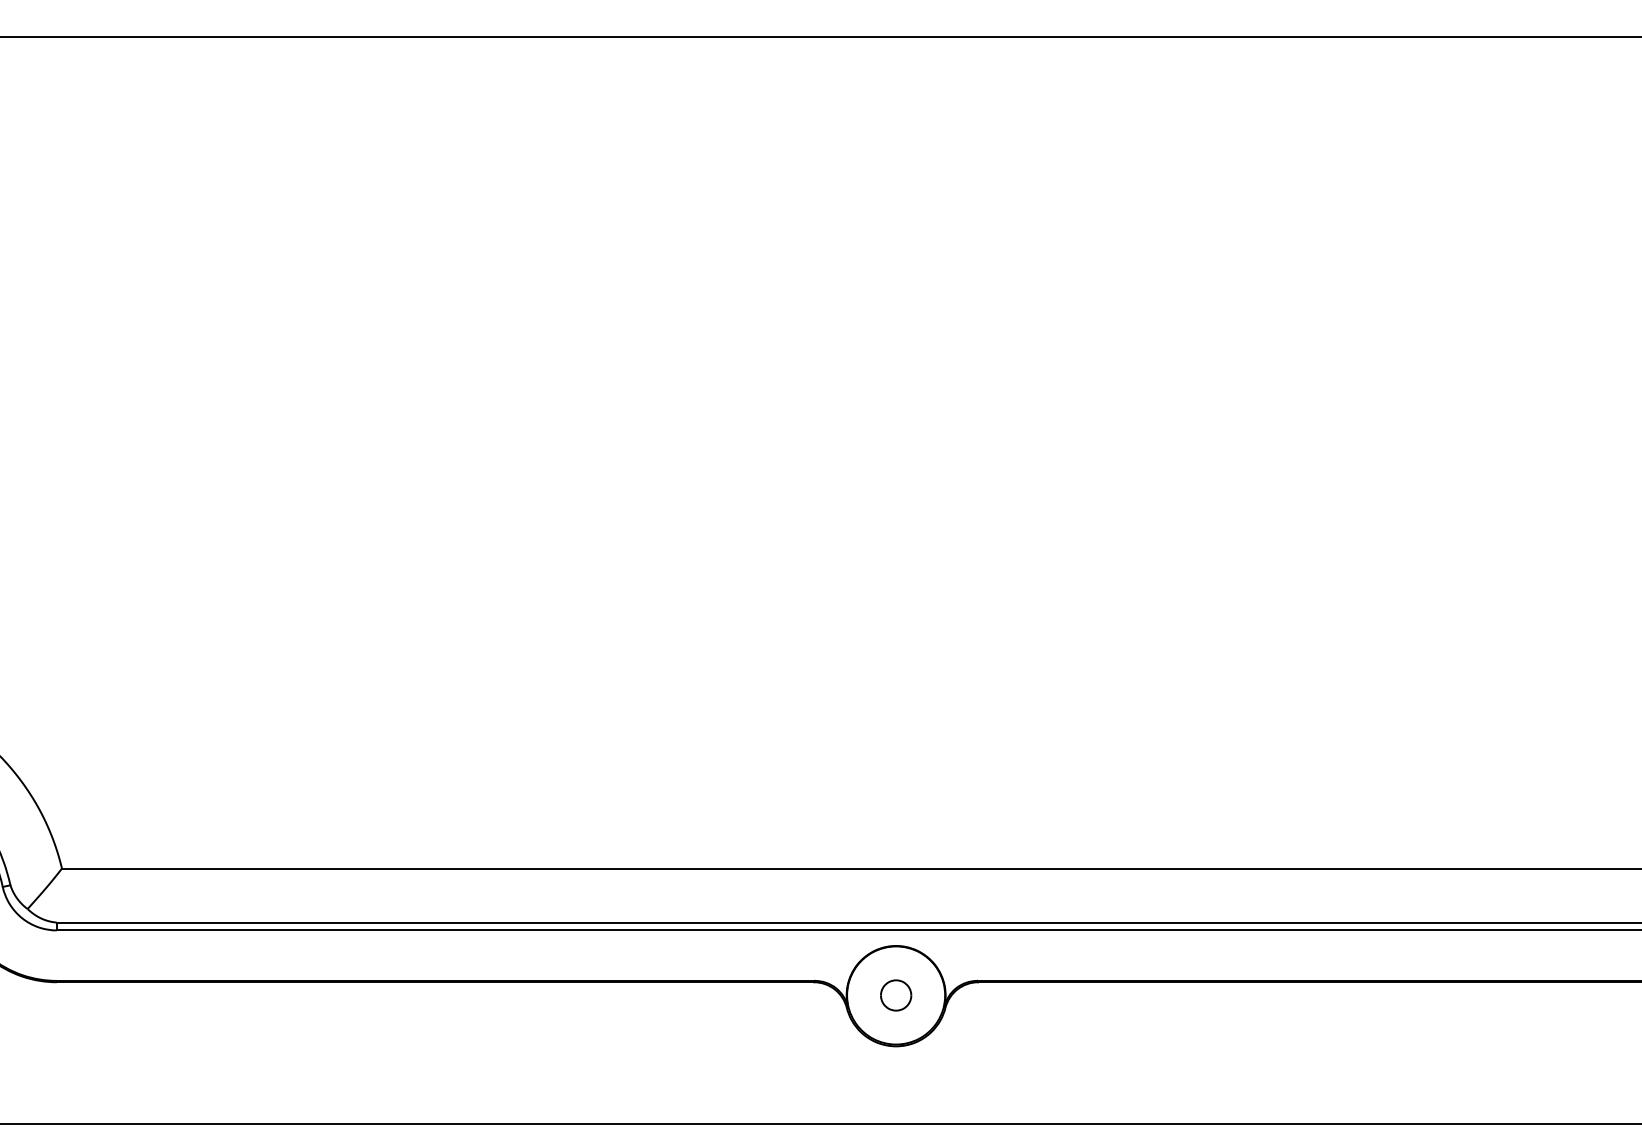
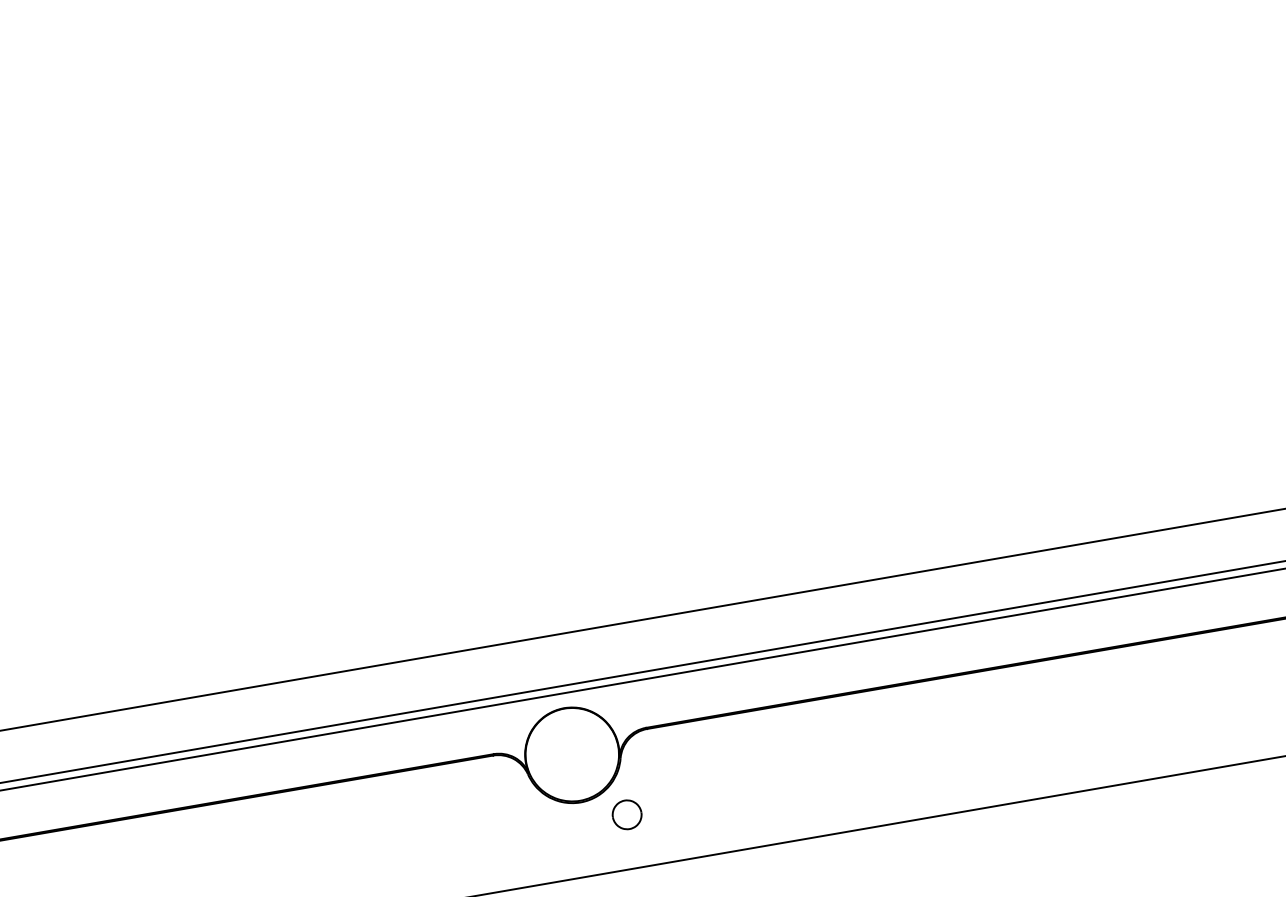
part: (896, 995) -> (627, 814), moved

